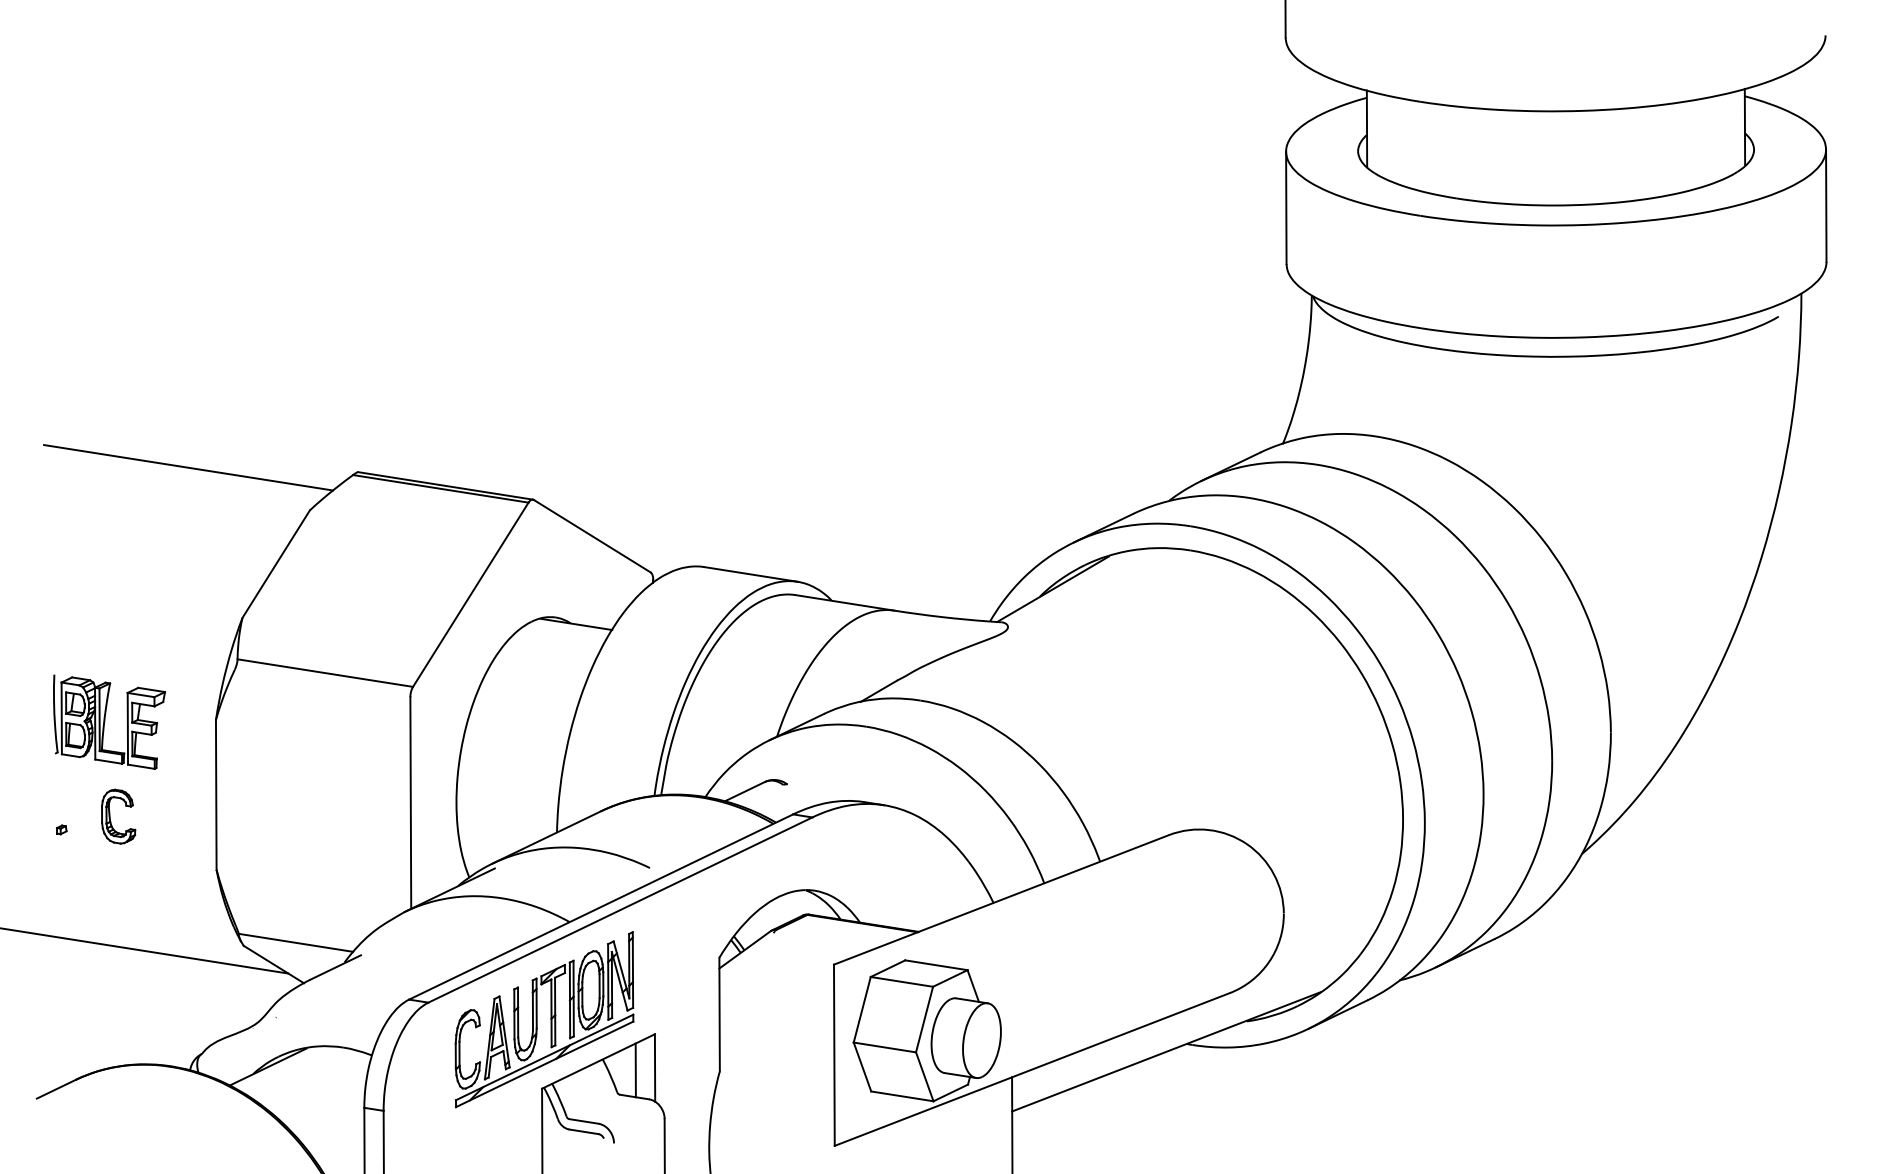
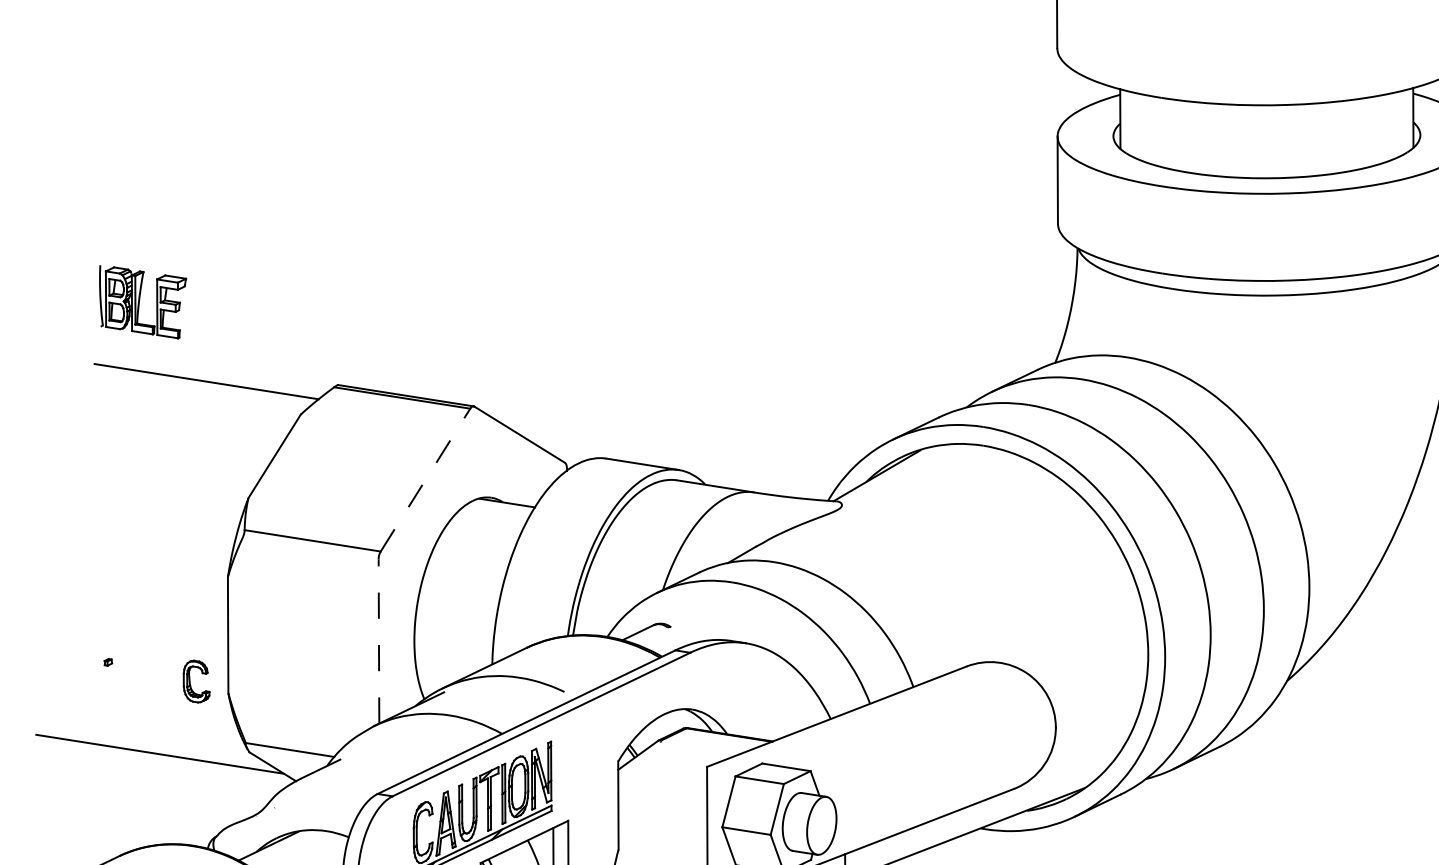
line: (470, 594) -> (425, 479), solid -> dashed
part: (109, 721) -> (143, 301), moved
line: (410, 803) -> (378, 641), solid -> dashed
part: (110, 816) -> (190, 681), moved

